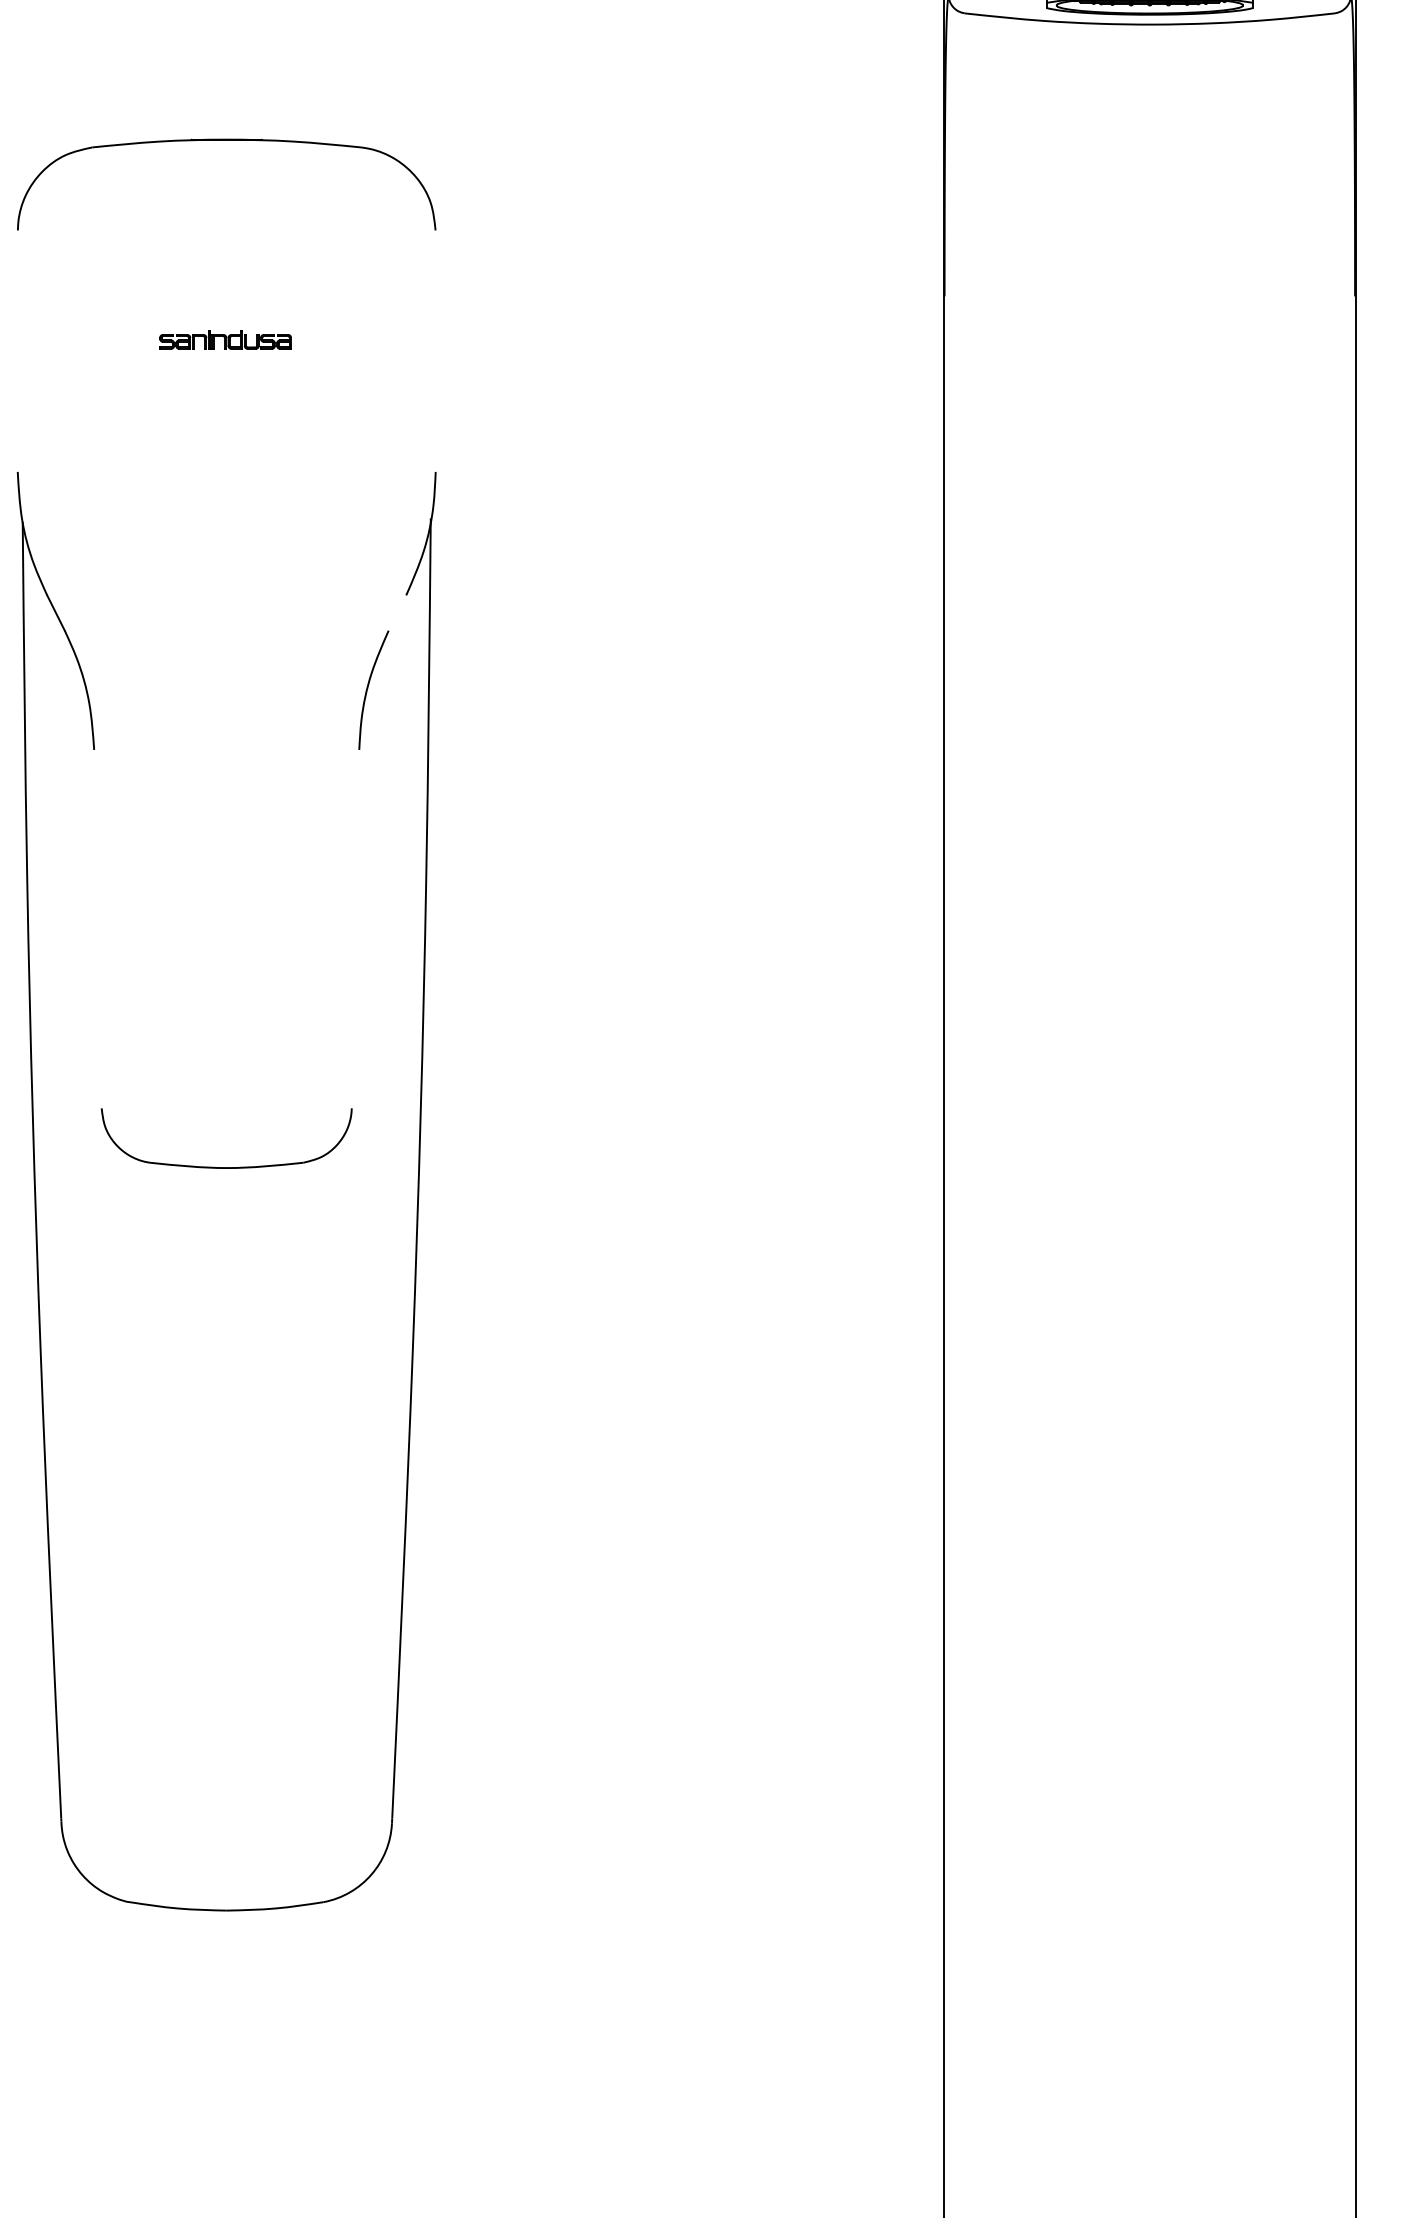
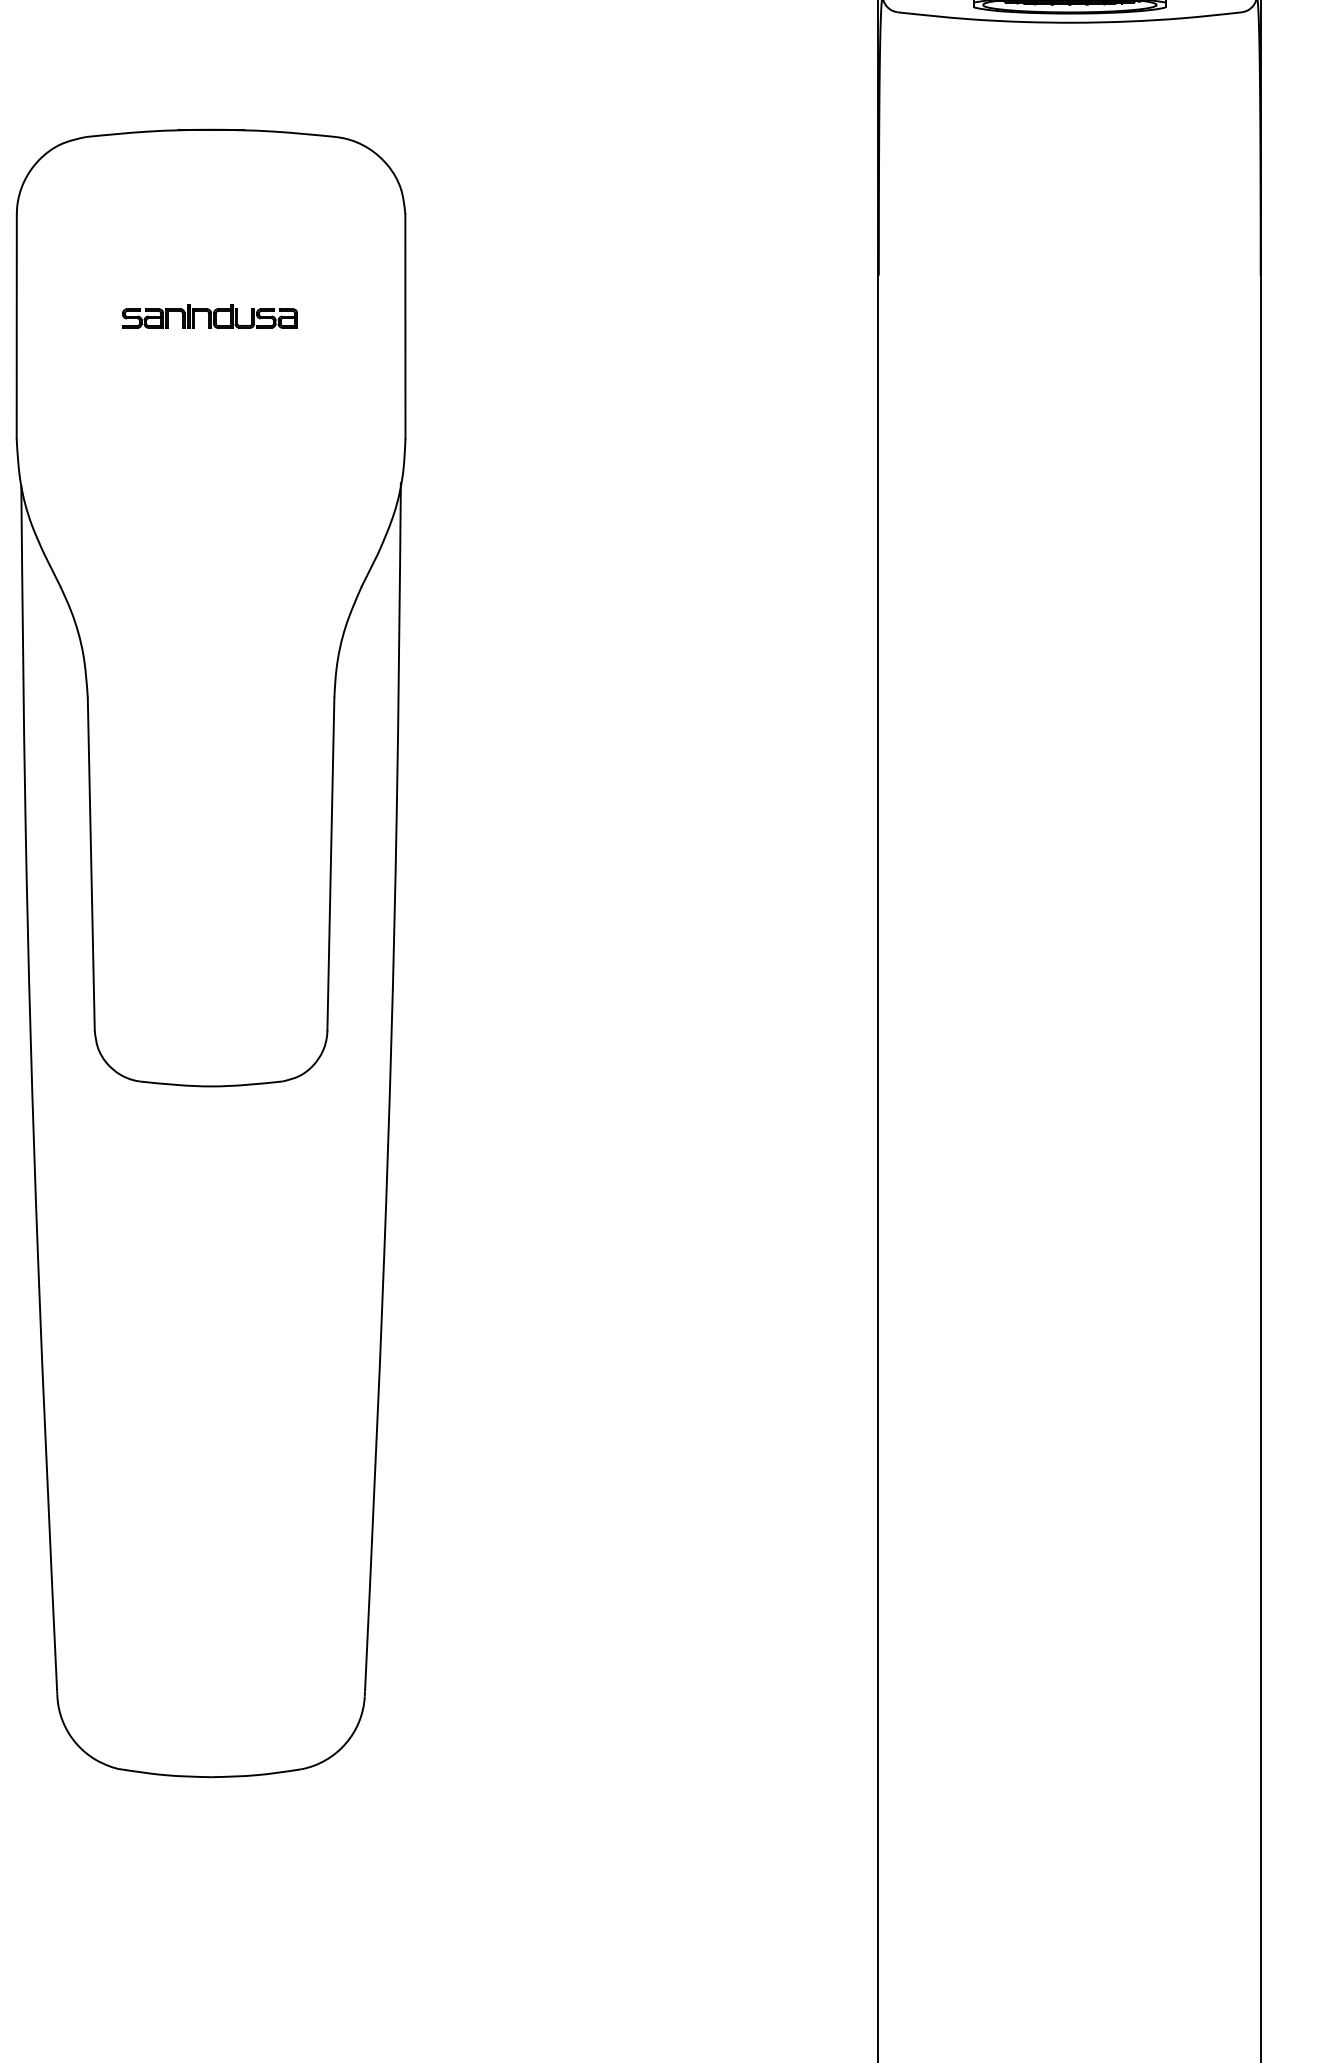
part: (225, 340) -> (209, 316), size x1.43
line: (17, 351) -> (16, 326), added
line: (435, 351) -> (405, 326), added
line: (397, 612) -> (369, 569), added
line: (97, 928) -> (90, 863), added
line: (355, 928) -> (330, 863), added

